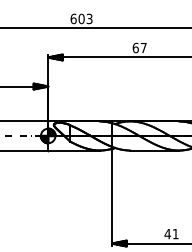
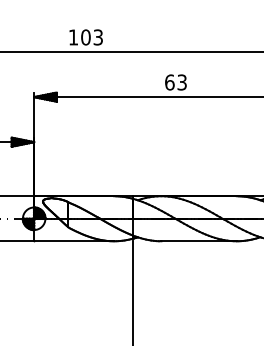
text: (73, 18) -> (73, 36), 603 -> 103
text: (143, 47) -> (181, 81), 67 -> 63

